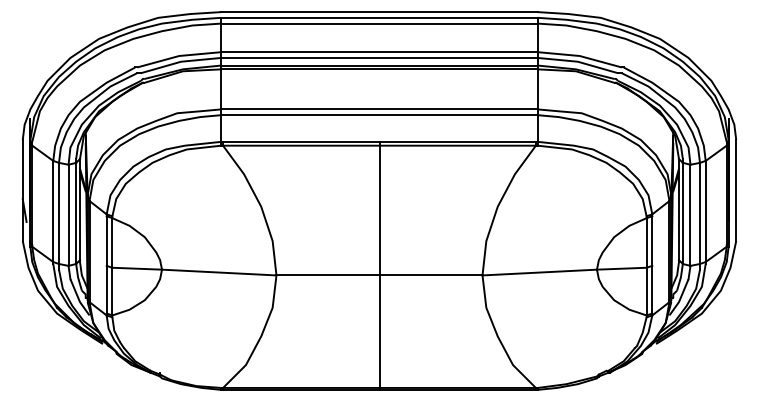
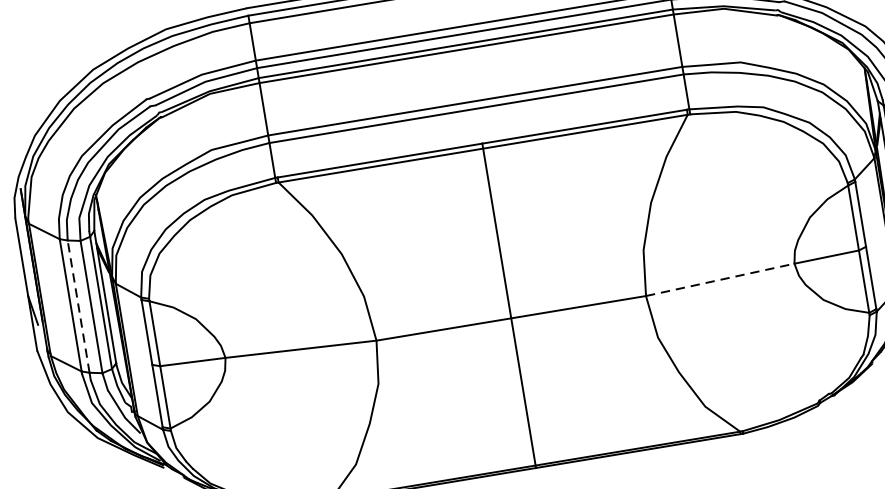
line: (59, 213) -> (79, 306), solid -> dashed
line: (540, 272) -> (721, 279), solid -> dashed

